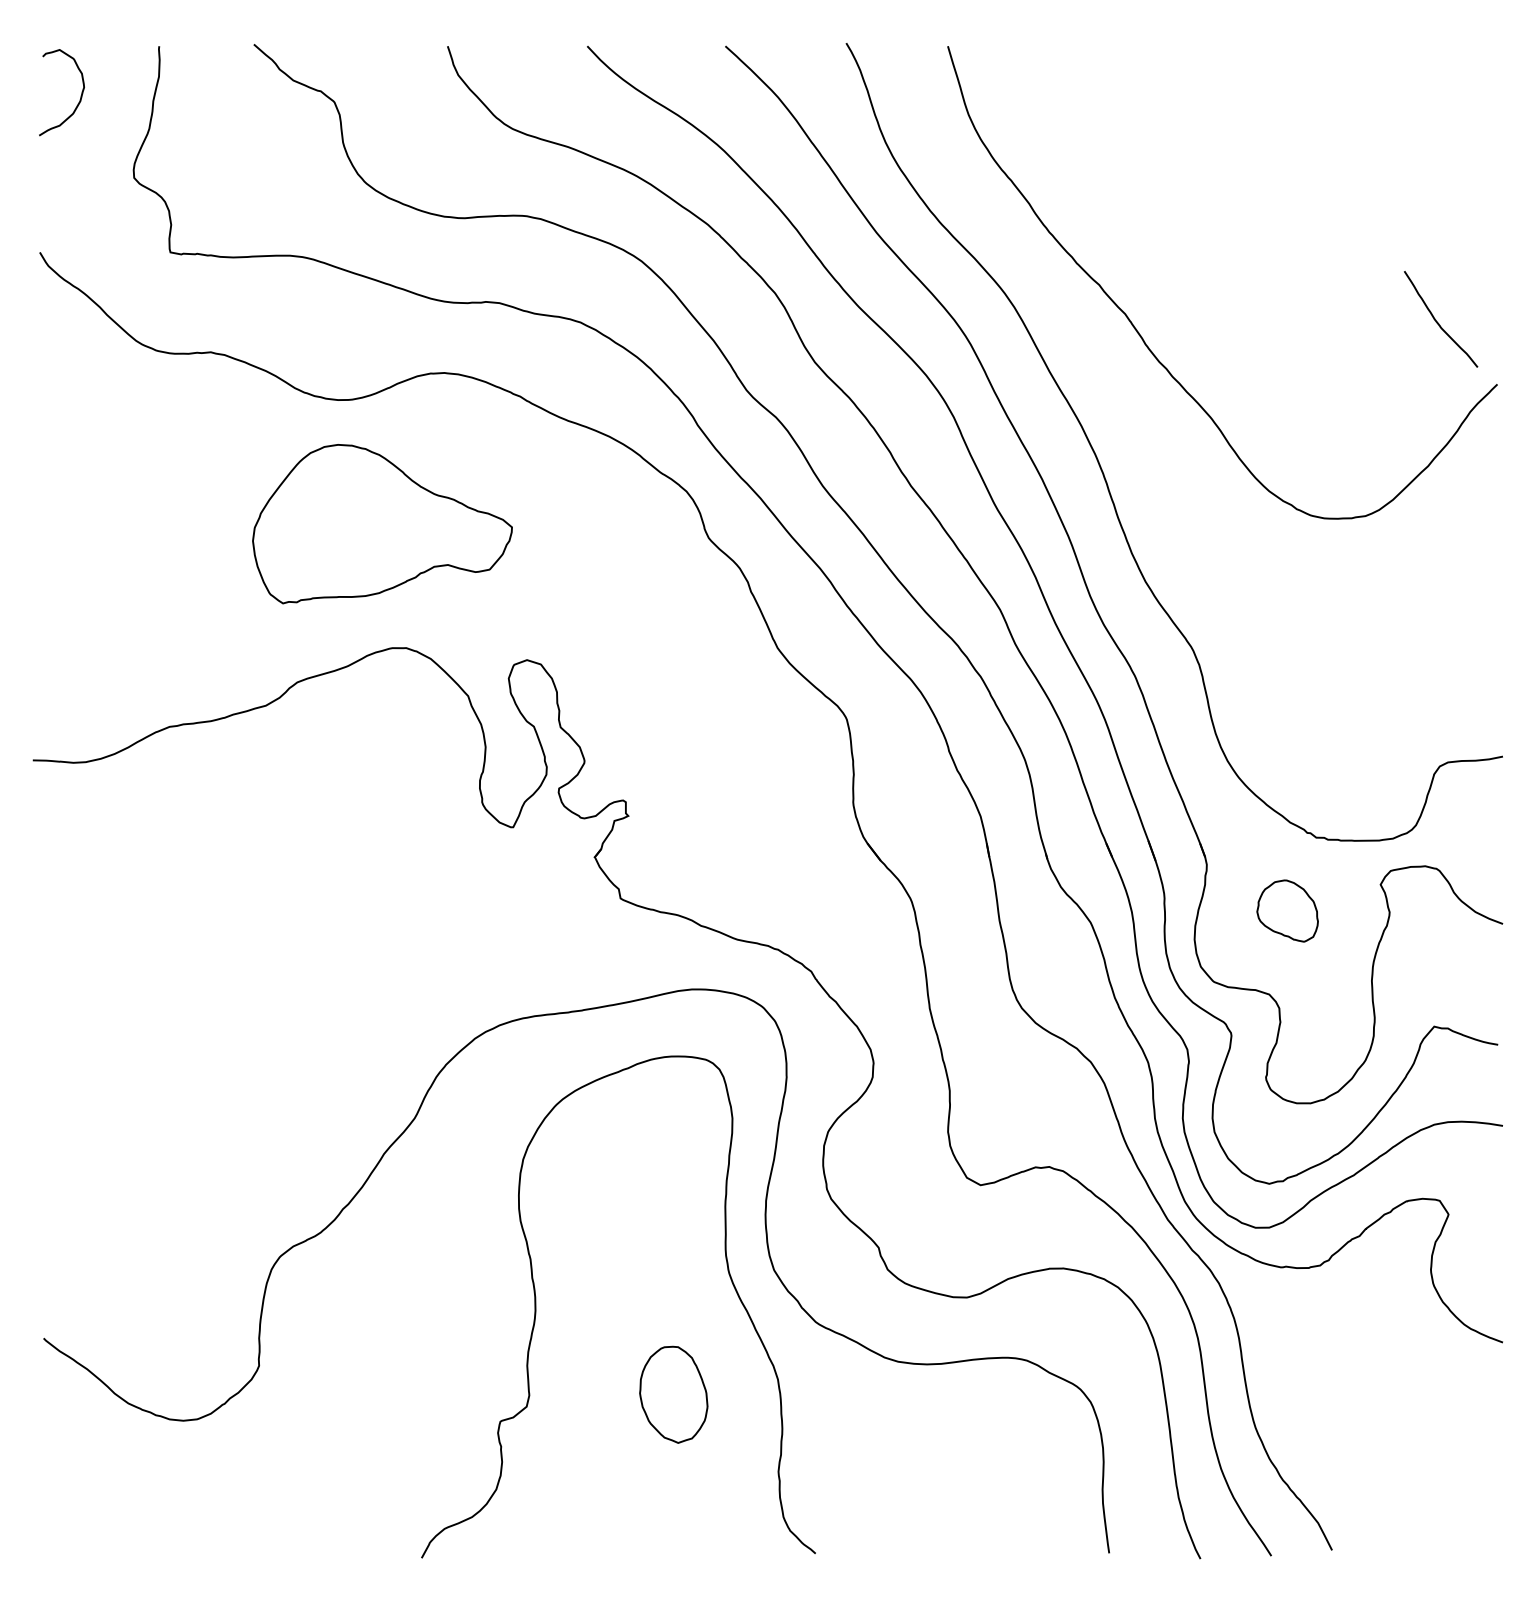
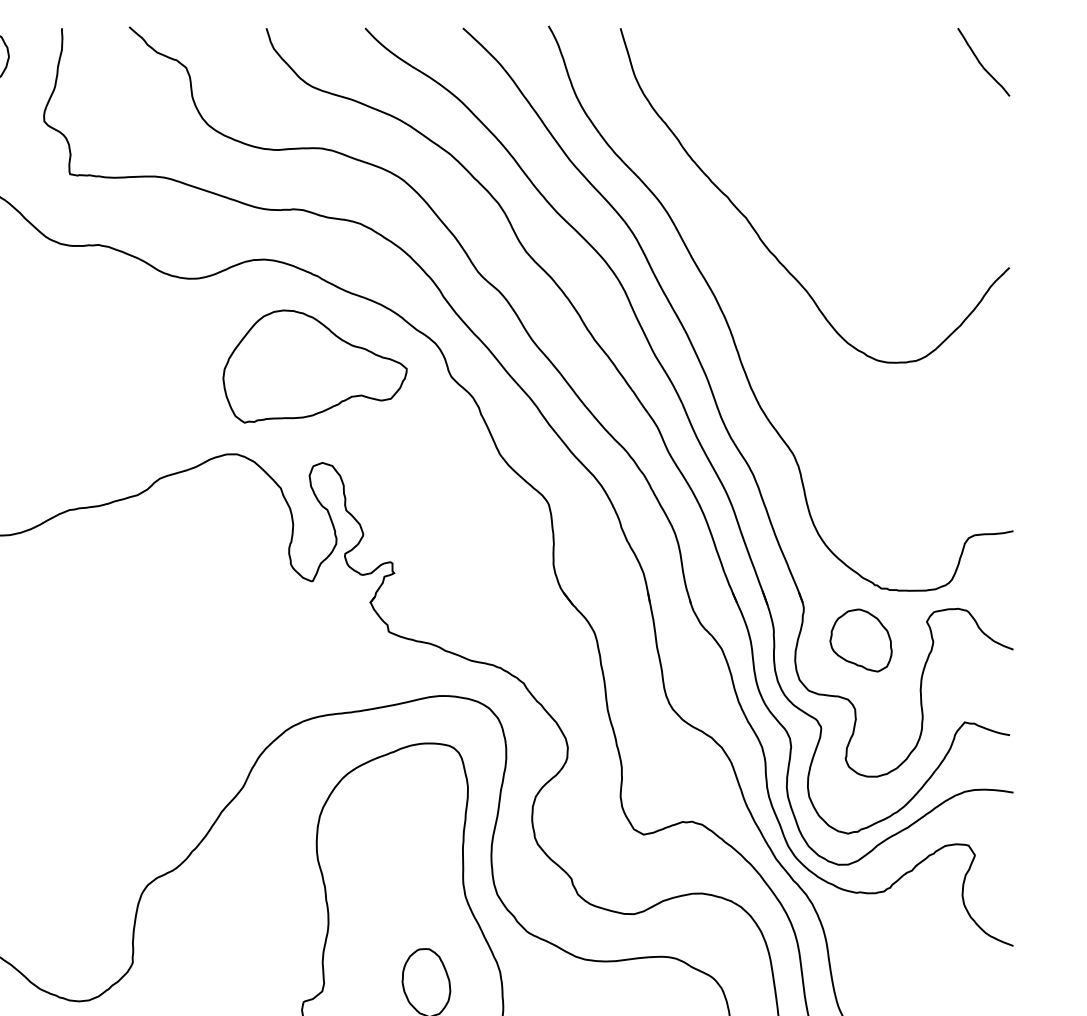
curve: (1438, 322) -> (982, 64), moved
part: (382, 524) -> (315, 366), moved
part: (1287, 910) -> (860, 640), size x1.43

